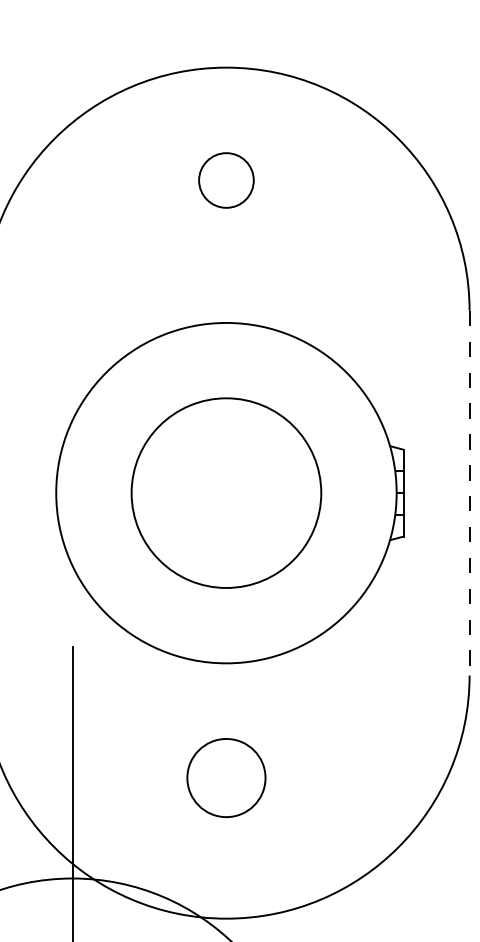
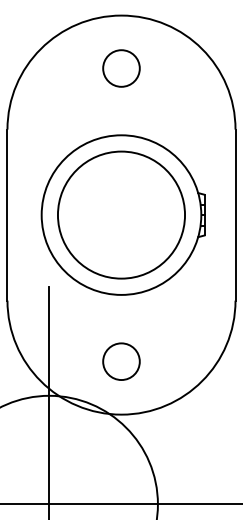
circle: (226, 180) -> (121, 68), size x1.43
circle: (226, 491) -> (121, 214), size x1.43
line: (469, 493) -> (235, 215), dashed -> solid
circle: (226, 777) -> (121, 361), moved

